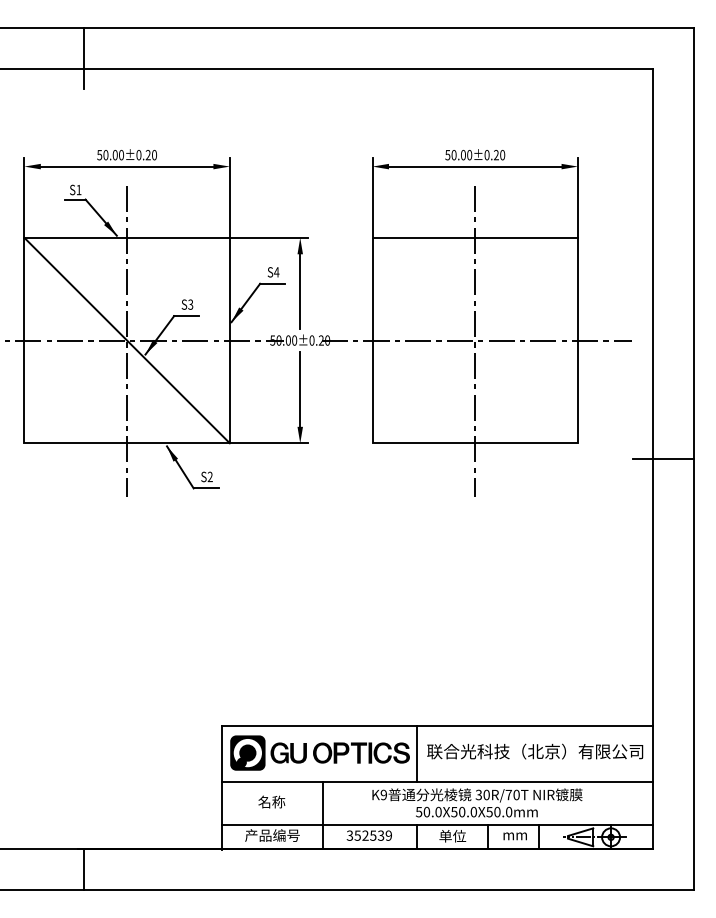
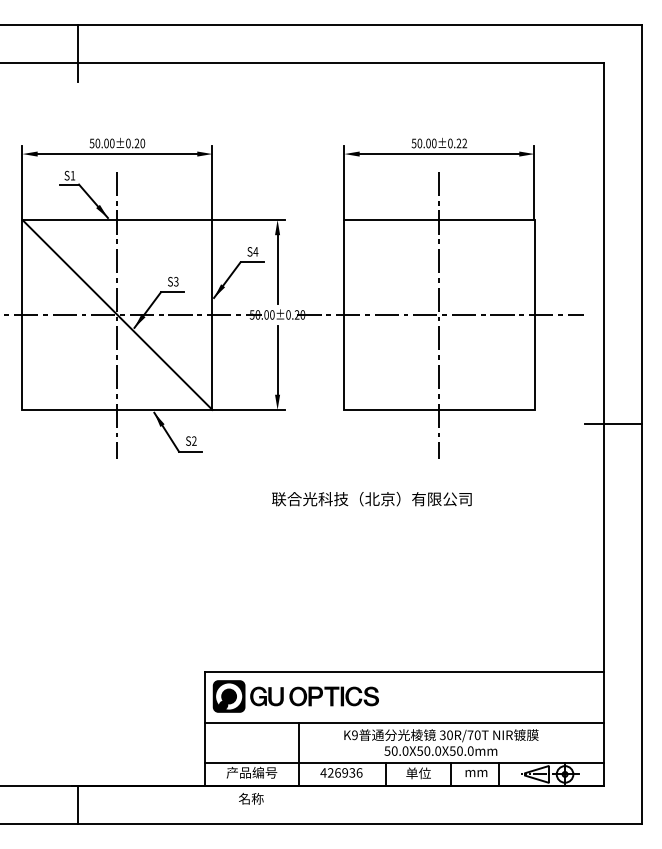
text: (502, 155) -> (464, 143), 50.00±0.20 -> 50.00±0.22
text: (534, 752) -> (371, 499), moved
line: (416, 754) -> (385, 697), removed
text: (272, 801) -> (251, 798), moved
text: (369, 835) -> (341, 772), 352539 -> 426936

